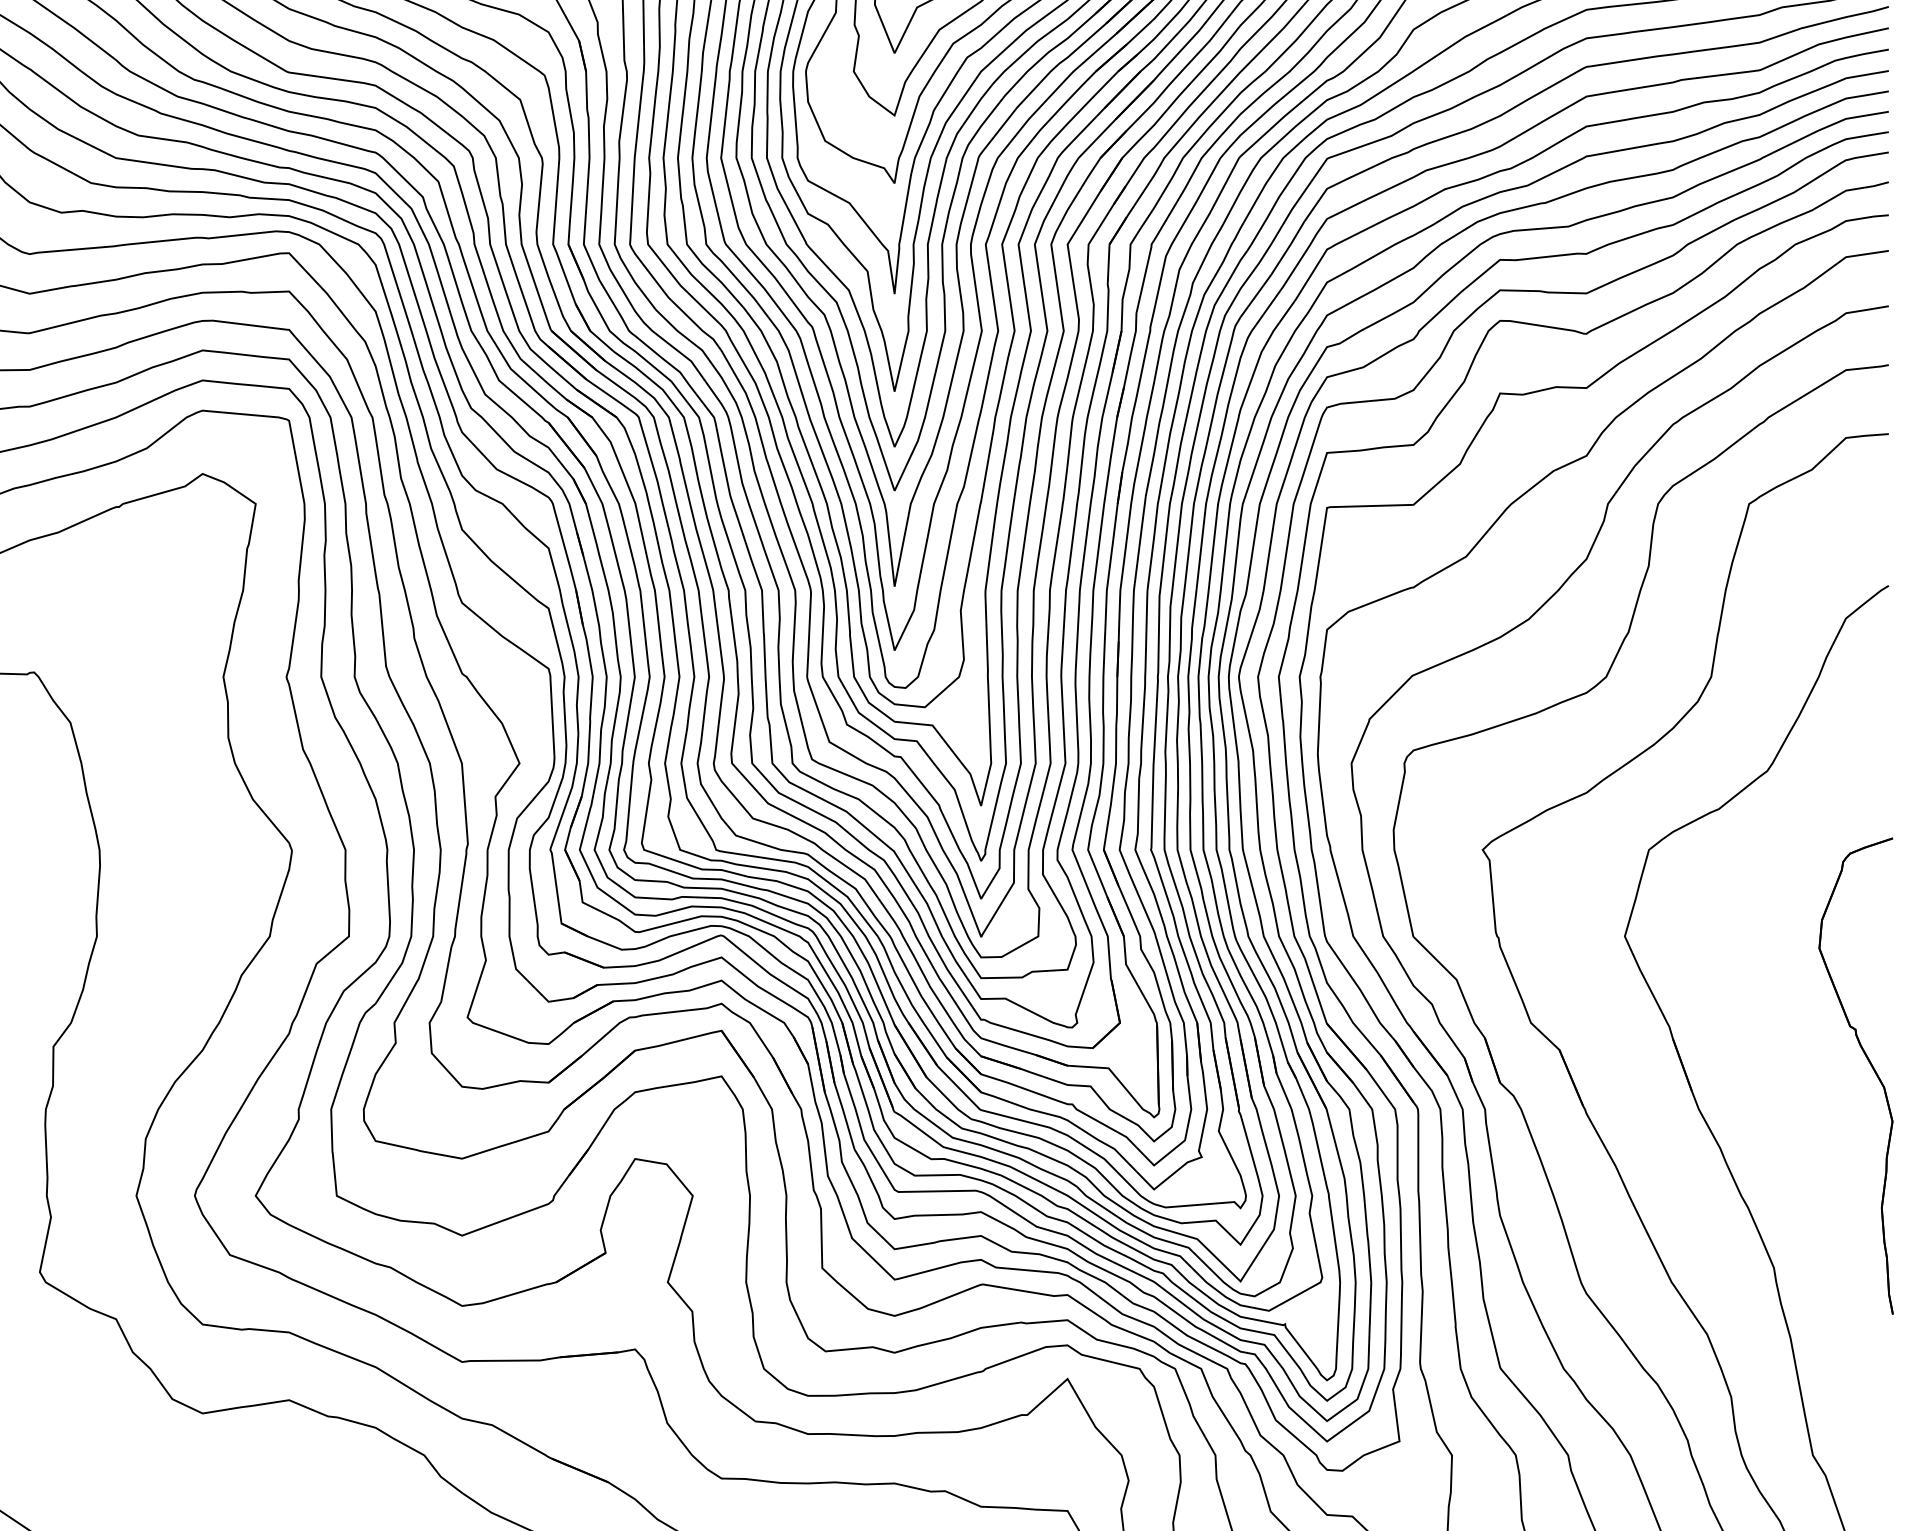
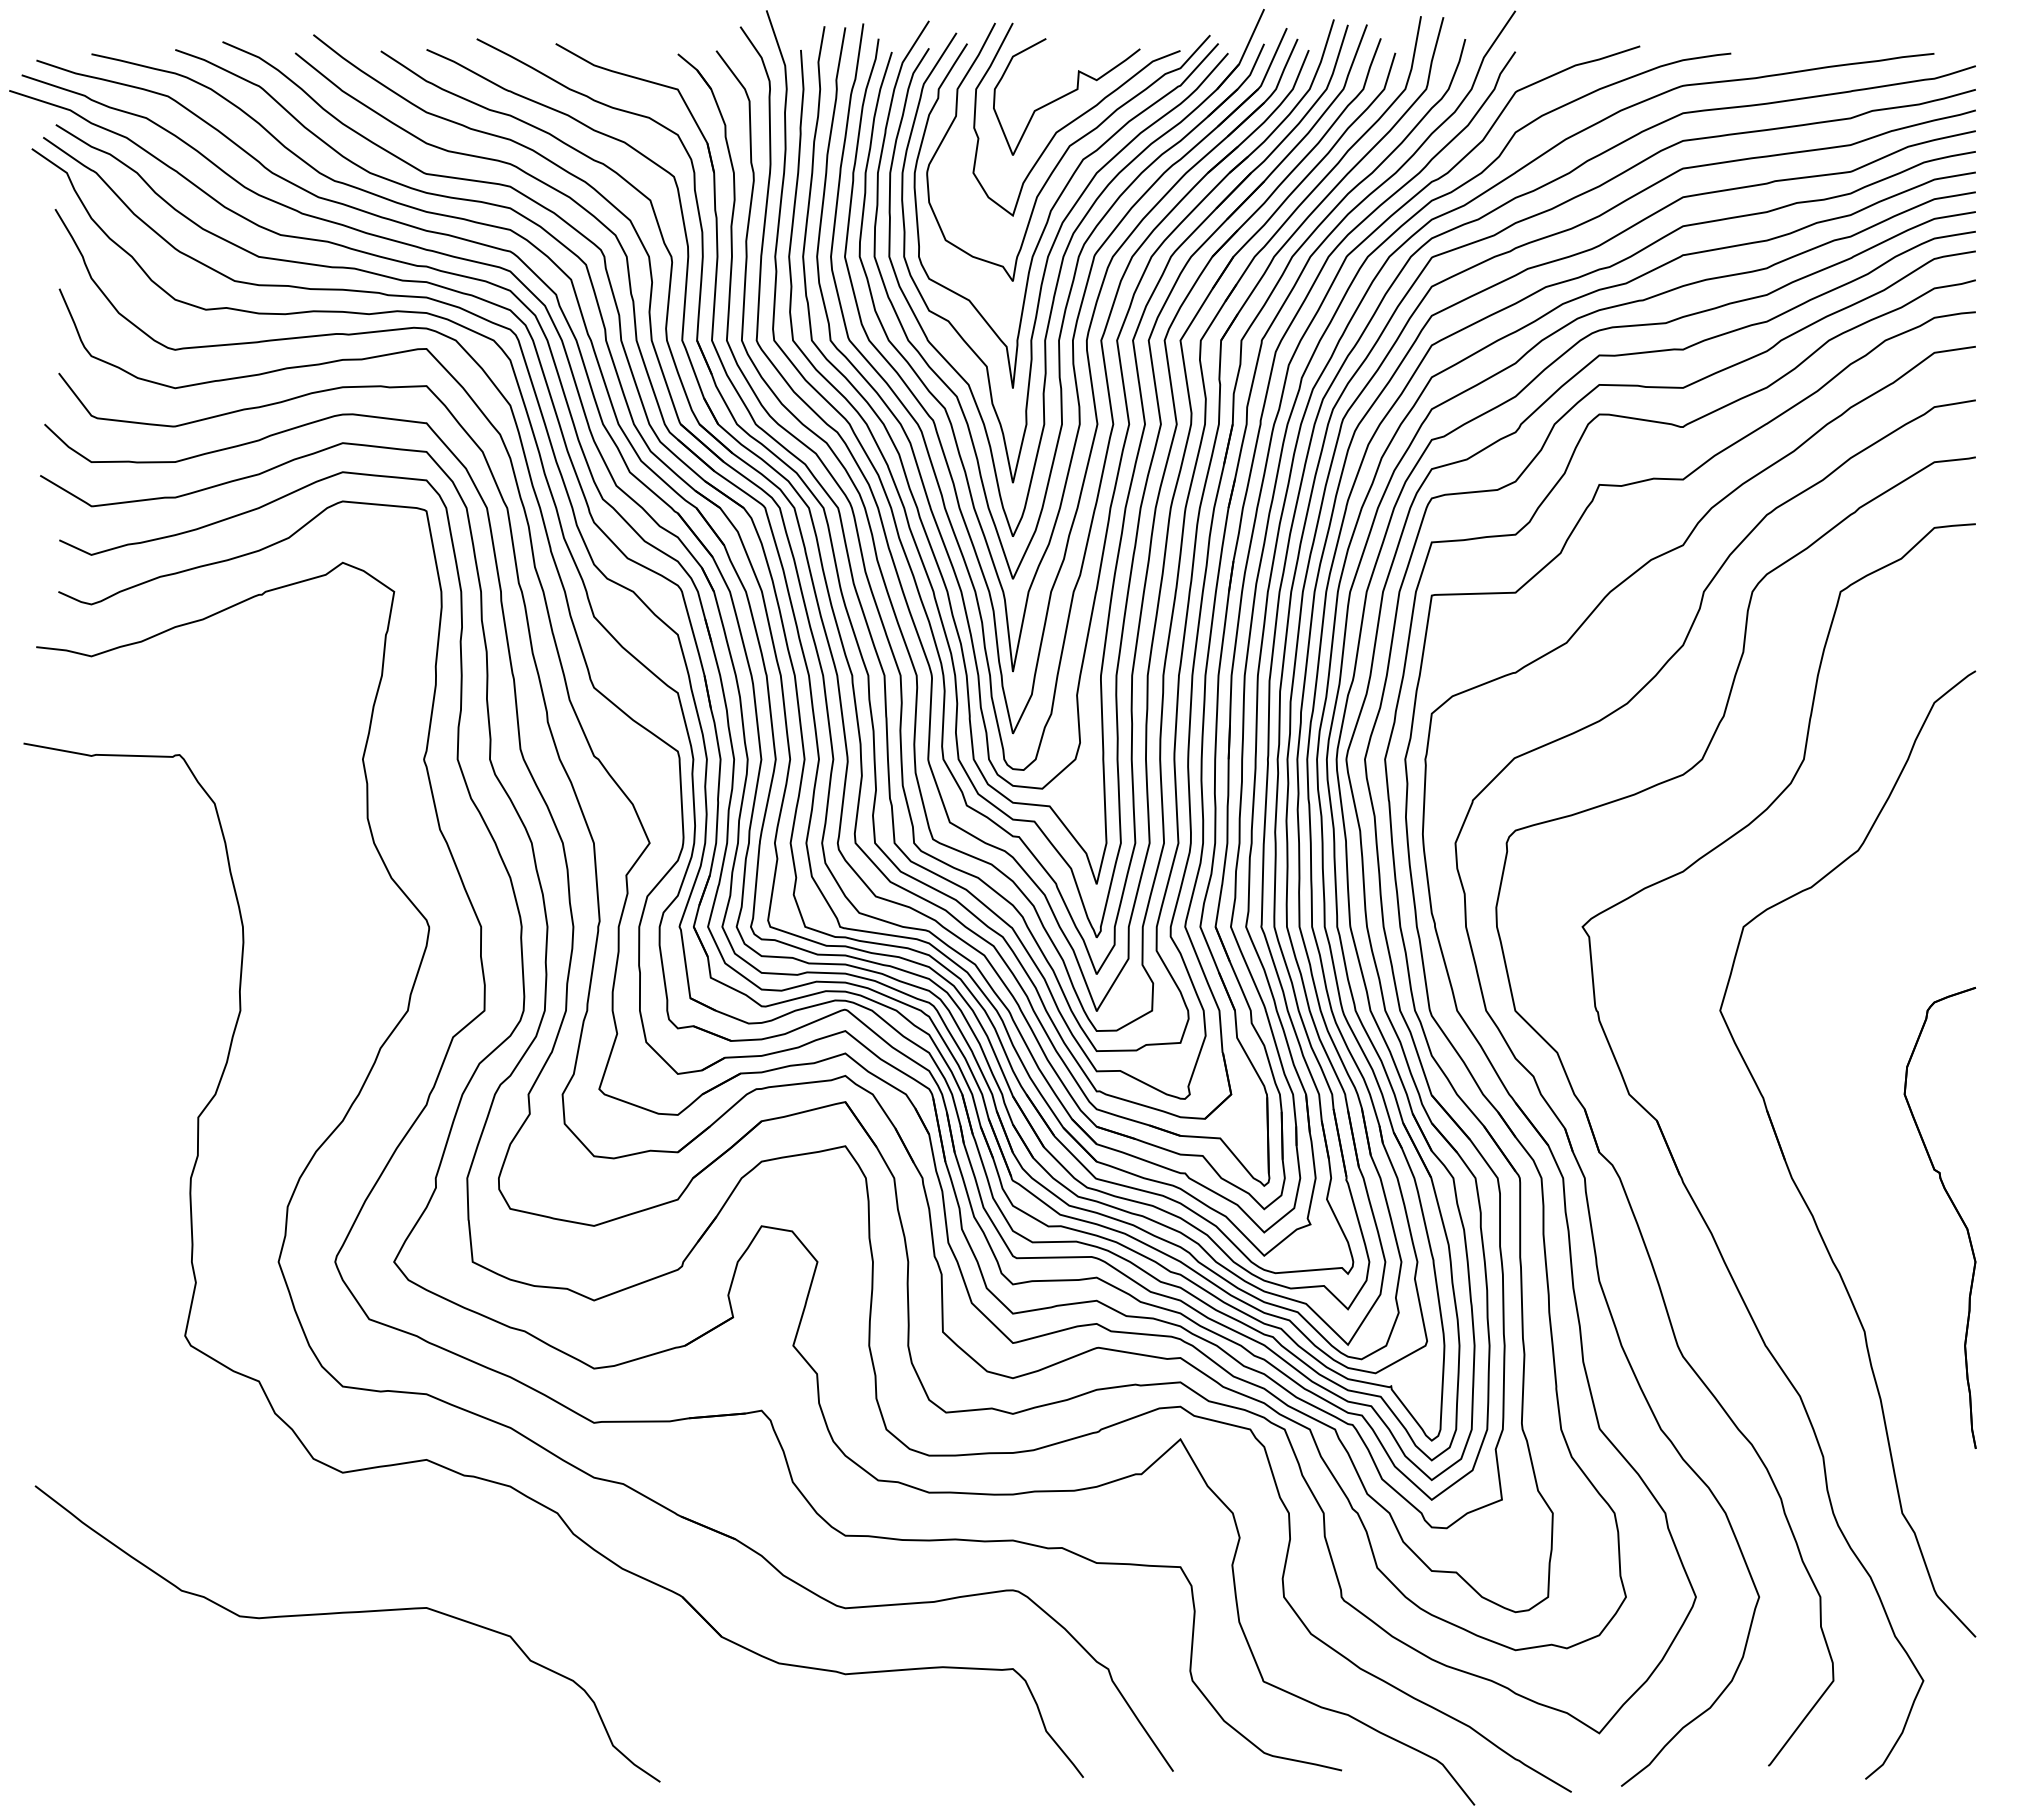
part: (1871, 1068) -> (1955, 1210), moved

